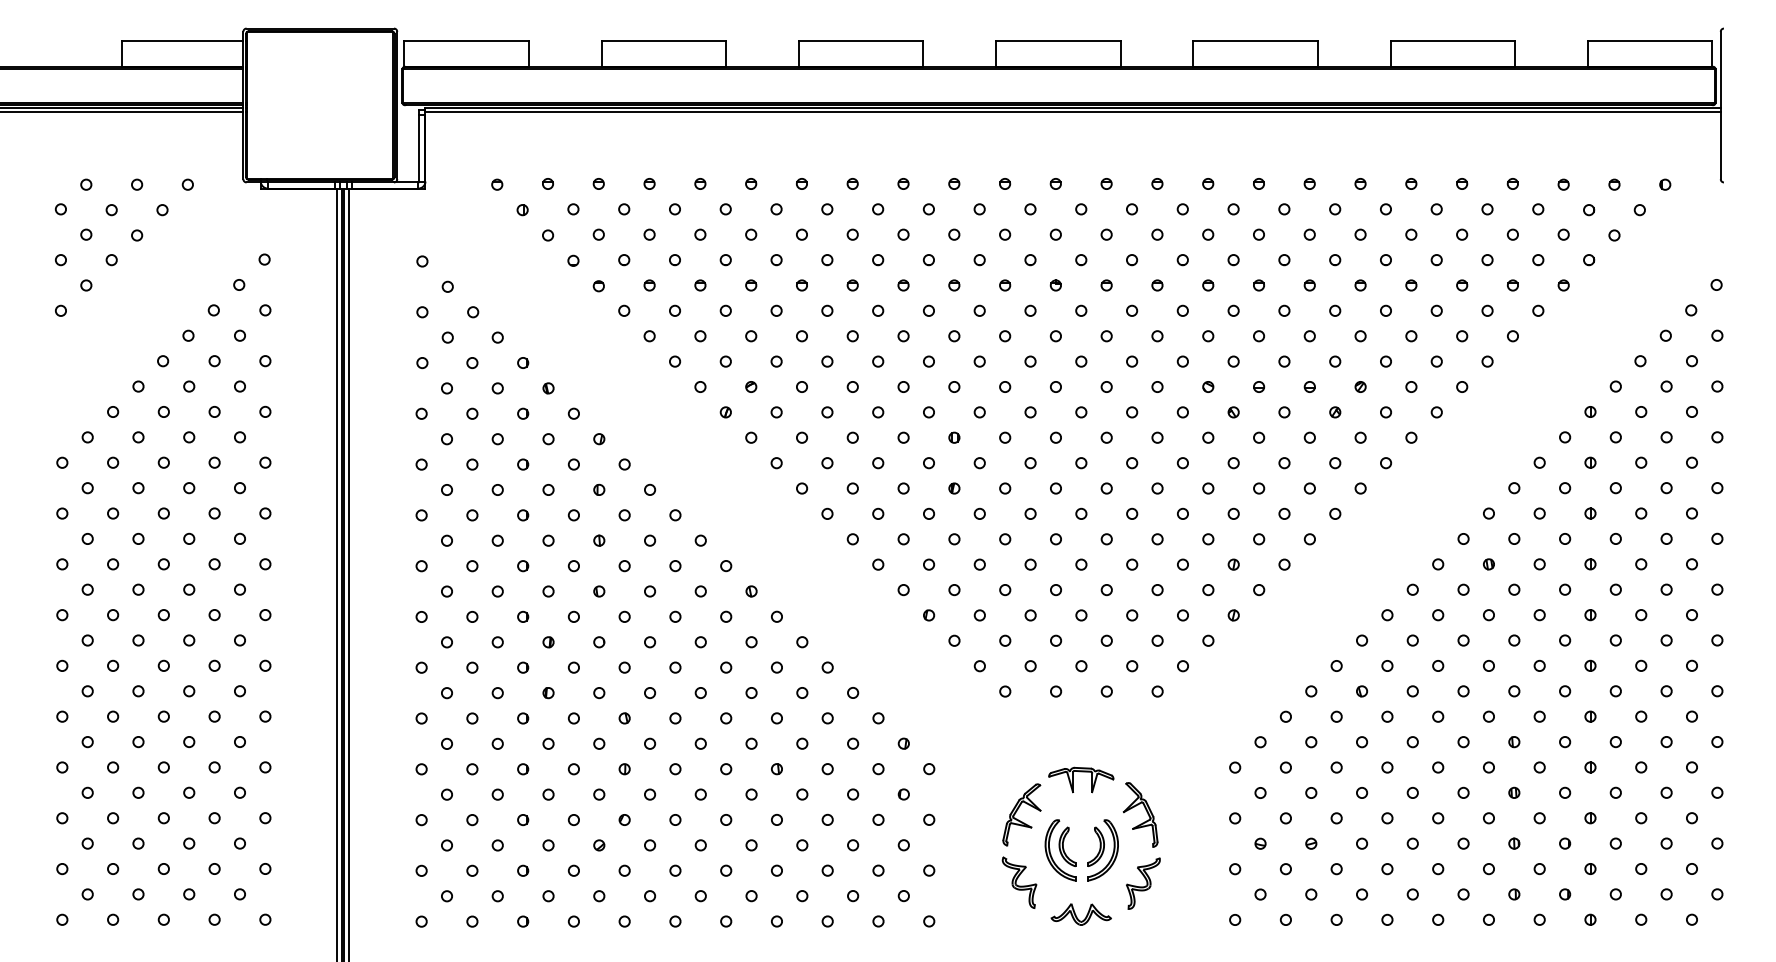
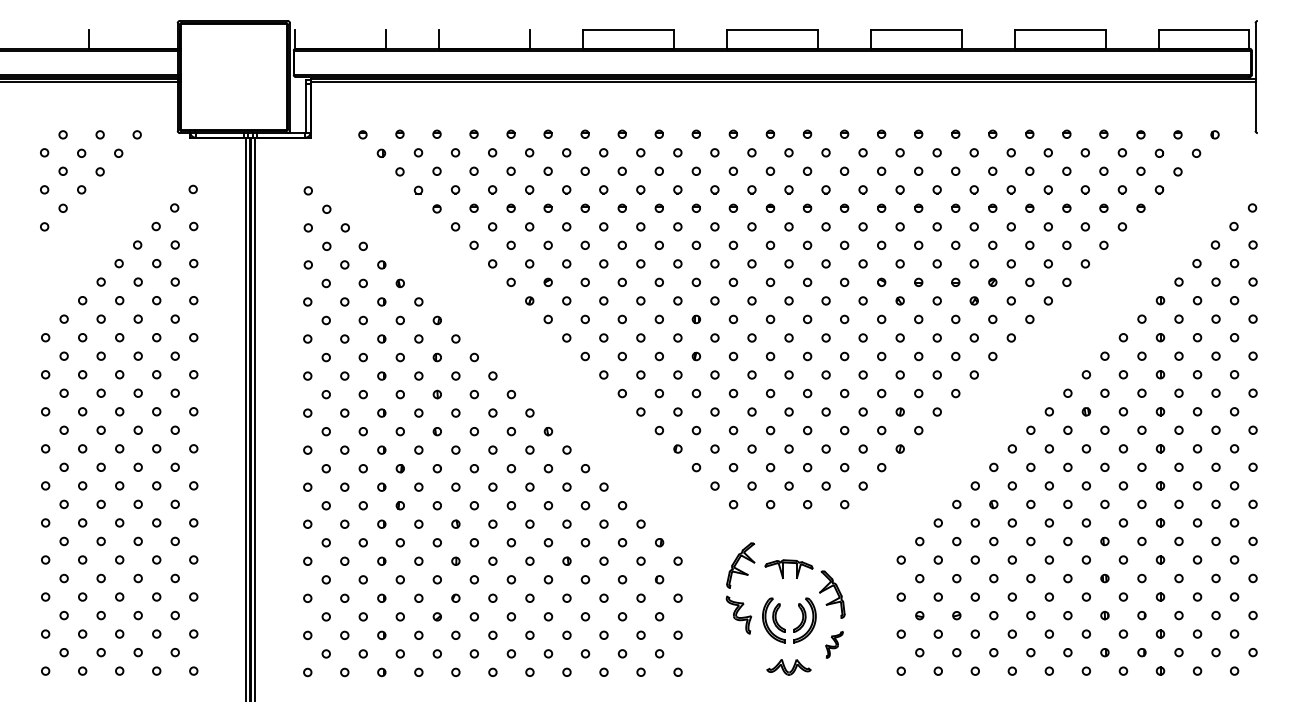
line: (182, 41) -> (133, 30), removed
line: (466, 41) -> (340, 30), removed
line: (663, 41) -> (484, 30), removed
part: (1009, 843) -> (731, 586), moved
part: (1143, 883) -> (834, 644), size x0.7

